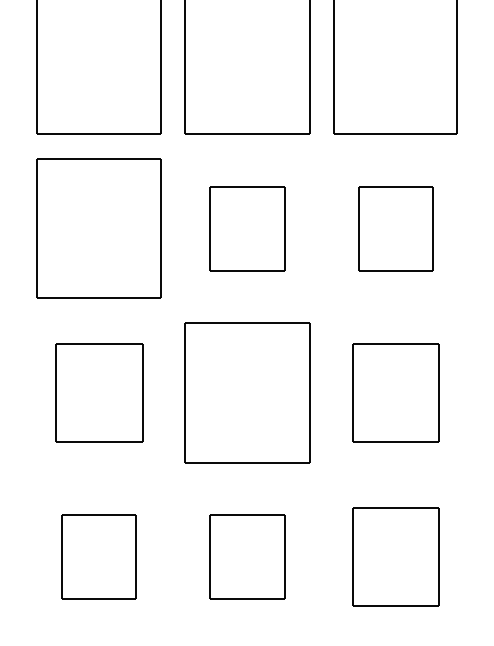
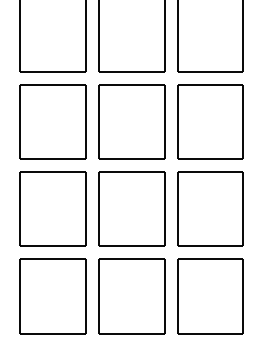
part: (247, 228) -> (131, 121), size x1.67
part: (395, 228) -> (210, 121), size x1.67
part: (98, 391) -> (52, 208), size x1.43
part: (395, 391) -> (210, 208), size x1.43
part: (98, 556) -> (52, 296), size x1.67
part: (247, 556) -> (131, 296), size x1.67
part: (395, 556) -> (210, 296), size x1.43

